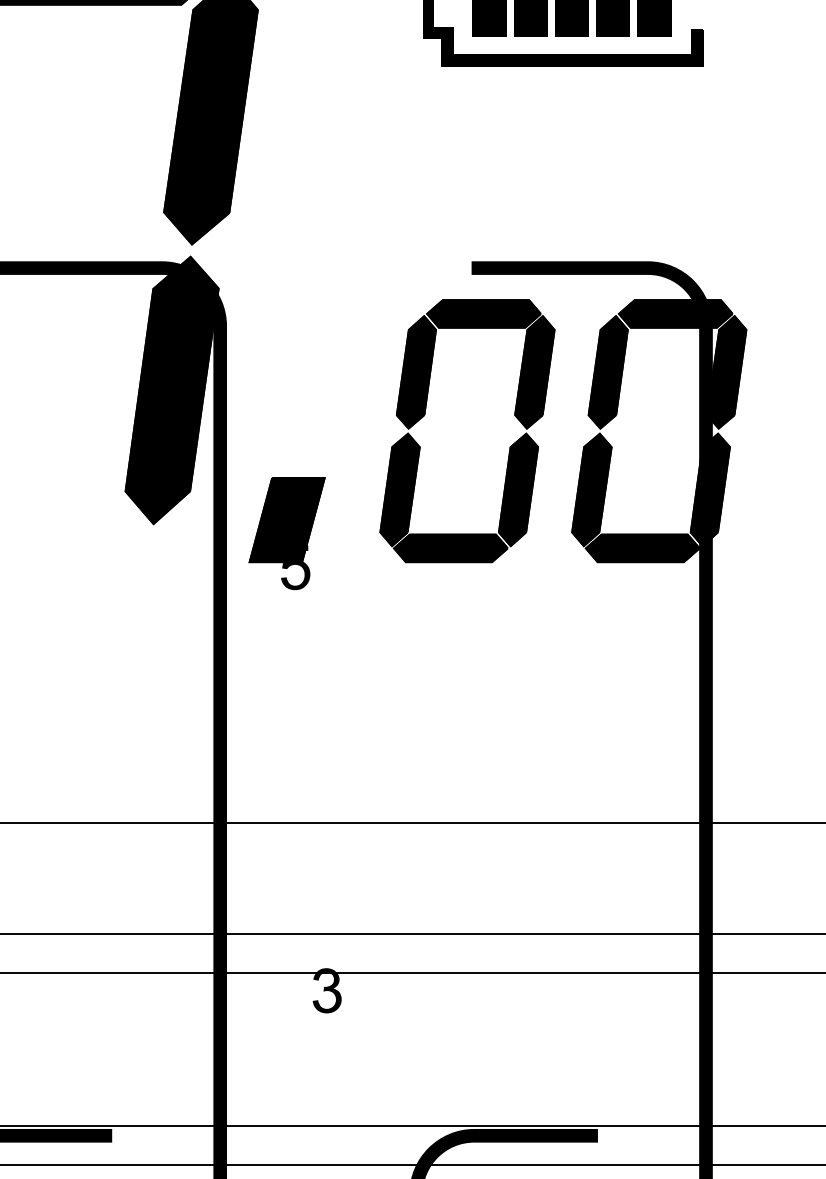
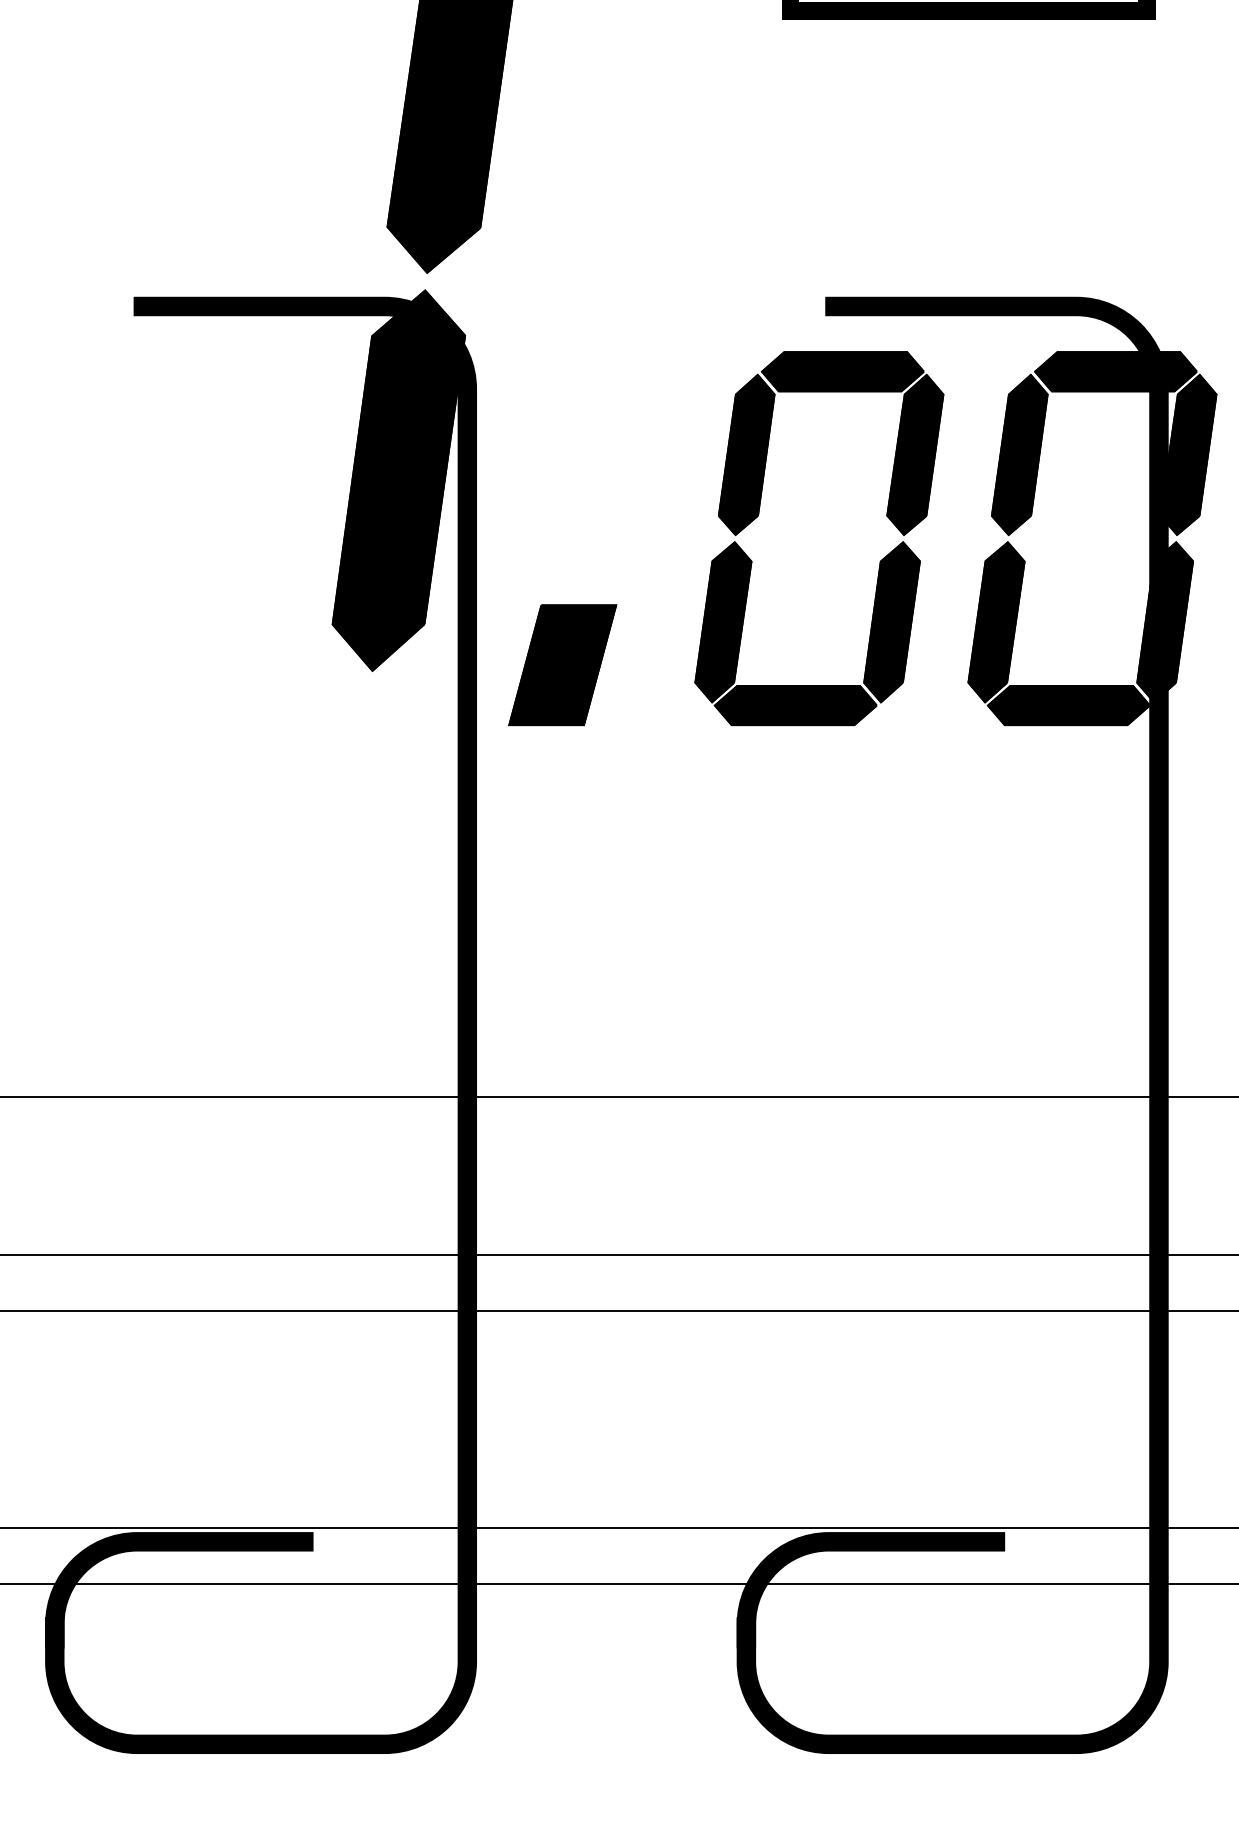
fill: (295, 568) -> (574, 733), removed
fill: (327, 990) -> (619, 1335), removed

